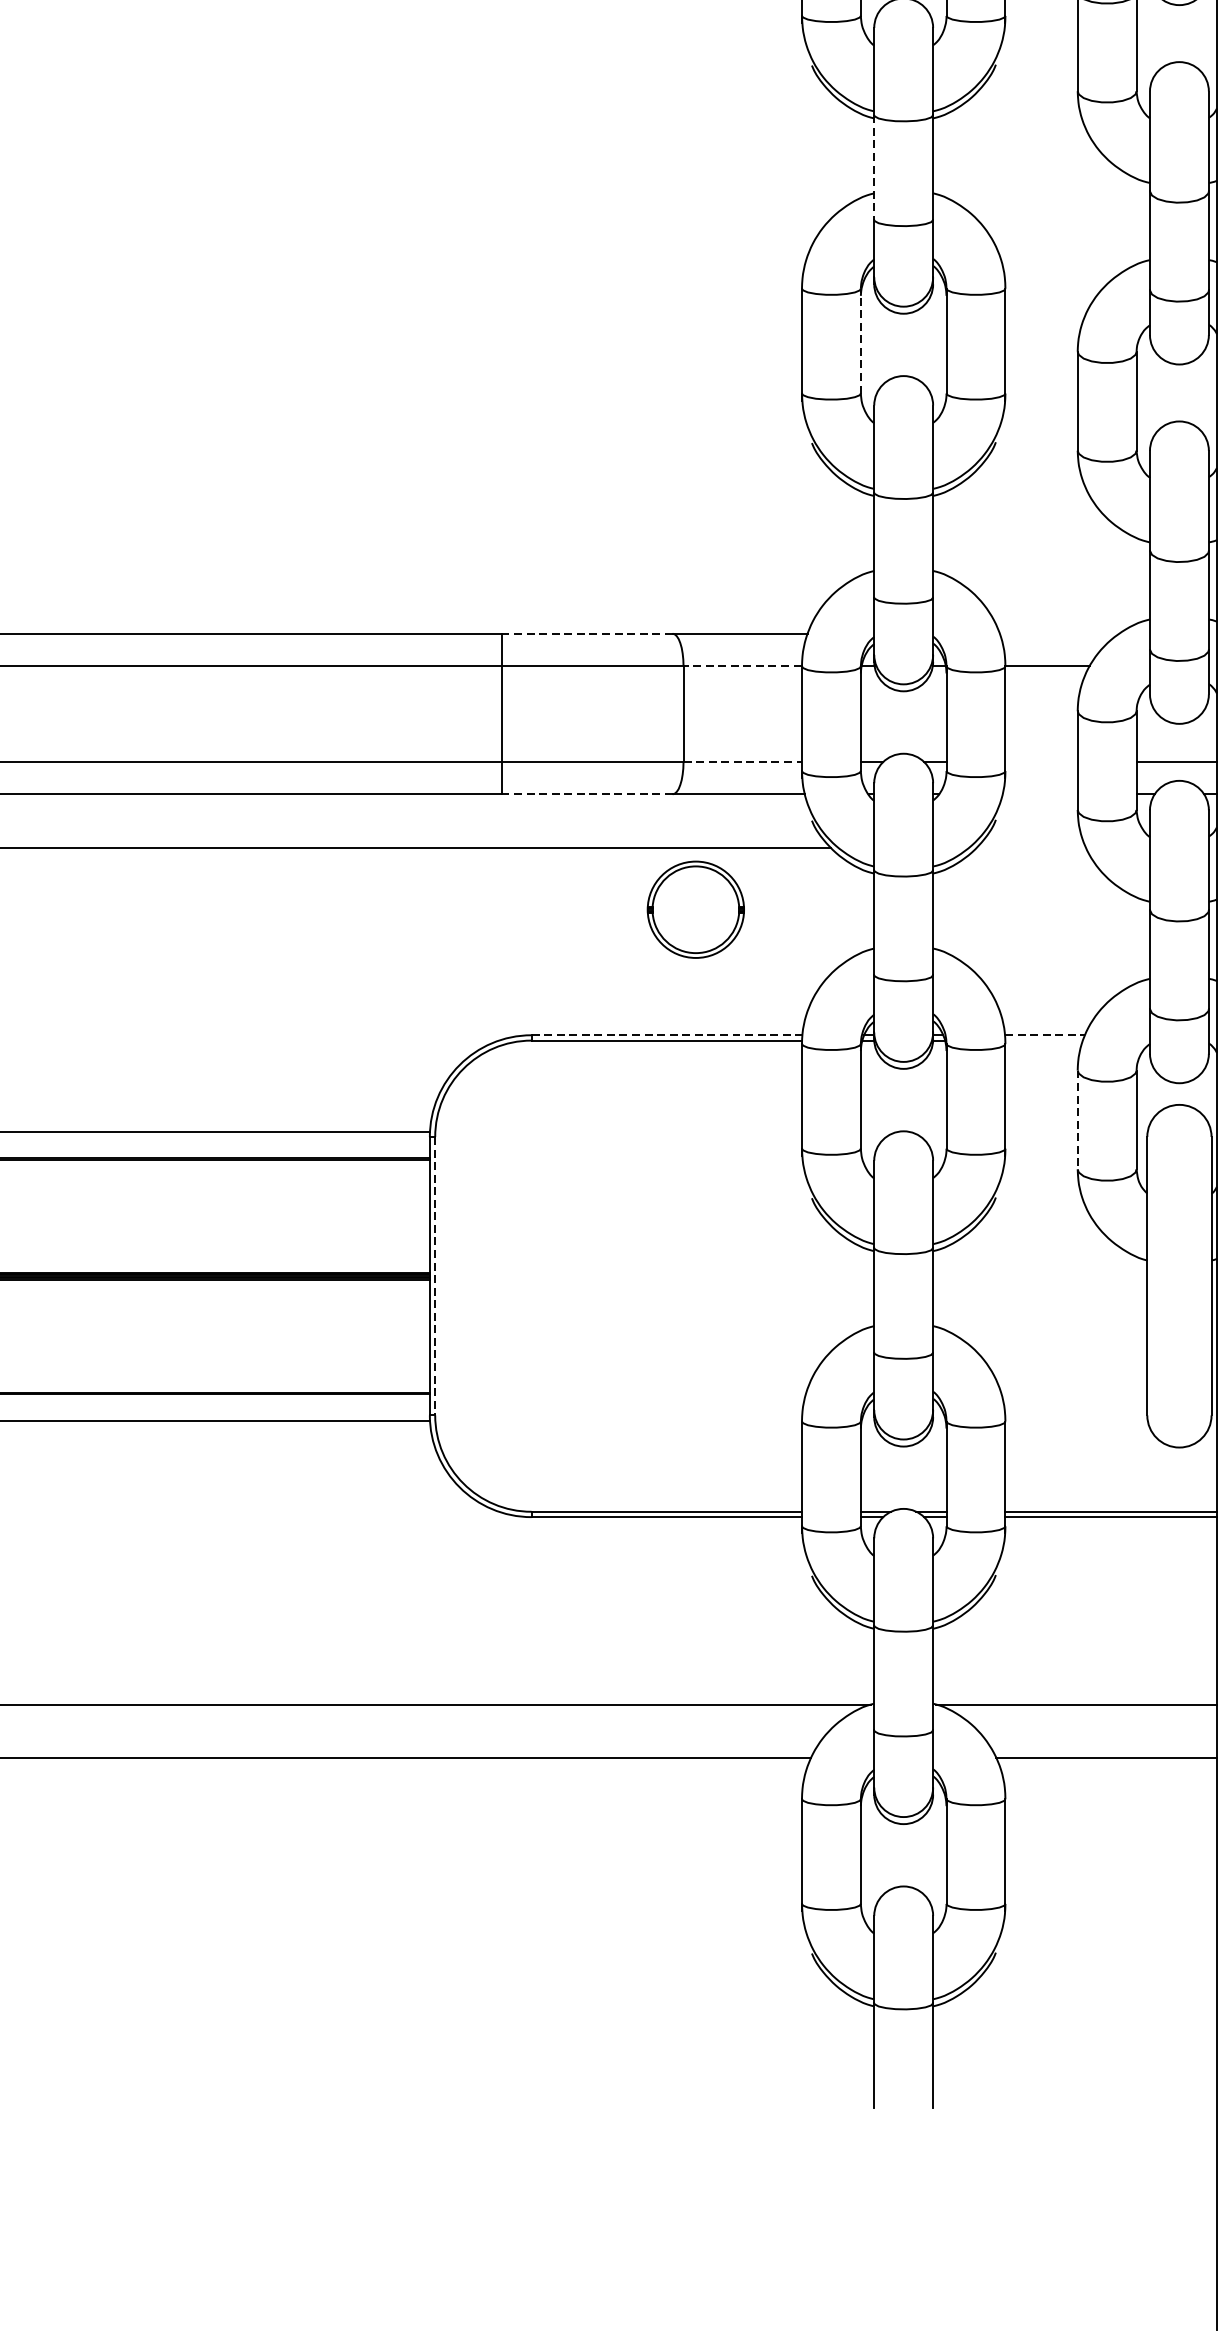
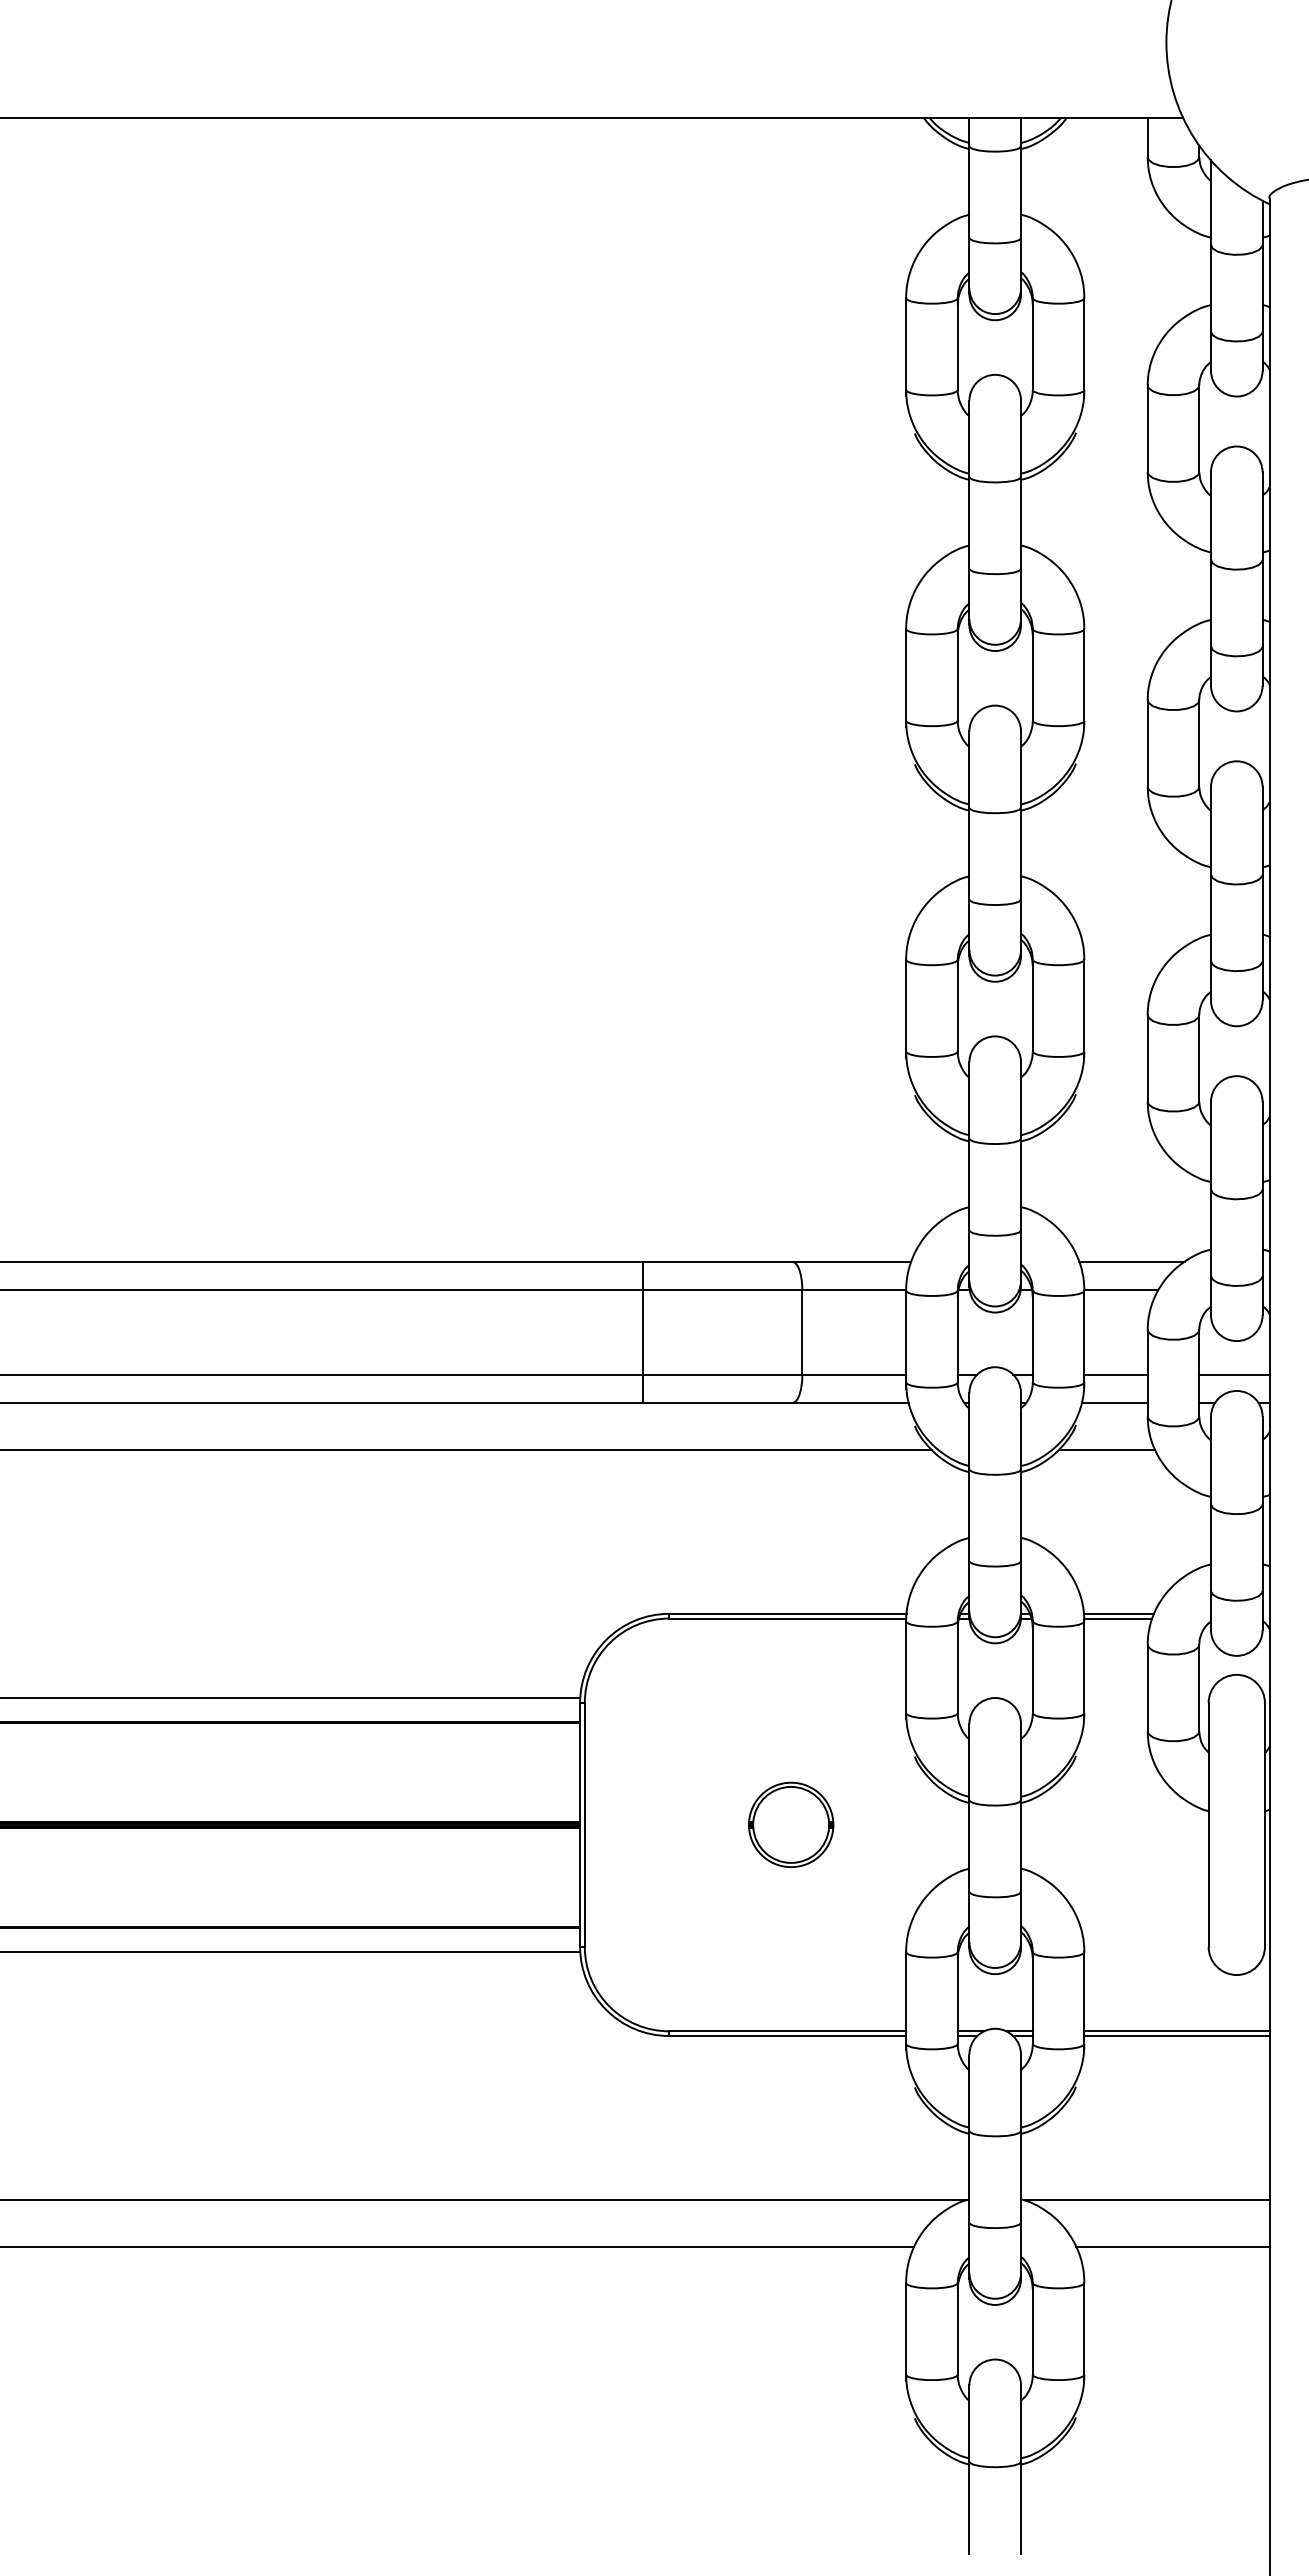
line: (874, 167) -> (969, 853), dashed -> solid
line: (860, 340) -> (957, 1005), dashed -> solid
line: (586, 634) -> (717, 1262), dashed -> solid
line: (1059, 634) -> (1131, 1262), added
line: (743, 666) -> (854, 1290), dashed -> solid
line: (743, 762) -> (854, 1374), dashed -> solid
line: (1040, 762) -> (1115, 1374), added
line: (586, 793) -> (717, 1402), dashed -> solid
line: (1039, 793) -> (1114, 1402), added
line: (1030, 847) -> (1106, 1449), added
part: (696, 909) -> (791, 1824), moved
line: (666, 1034) -> (787, 1613), dashed -> solid
line: (1045, 1034) -> (1119, 1613), dashed -> solid
line: (1044, 1040) -> (1118, 1618), added
line: (1077, 1120) -> (1147, 1688), dashed -> solid
line: (434, 1275) -> (584, 1824), dashed -> solid

